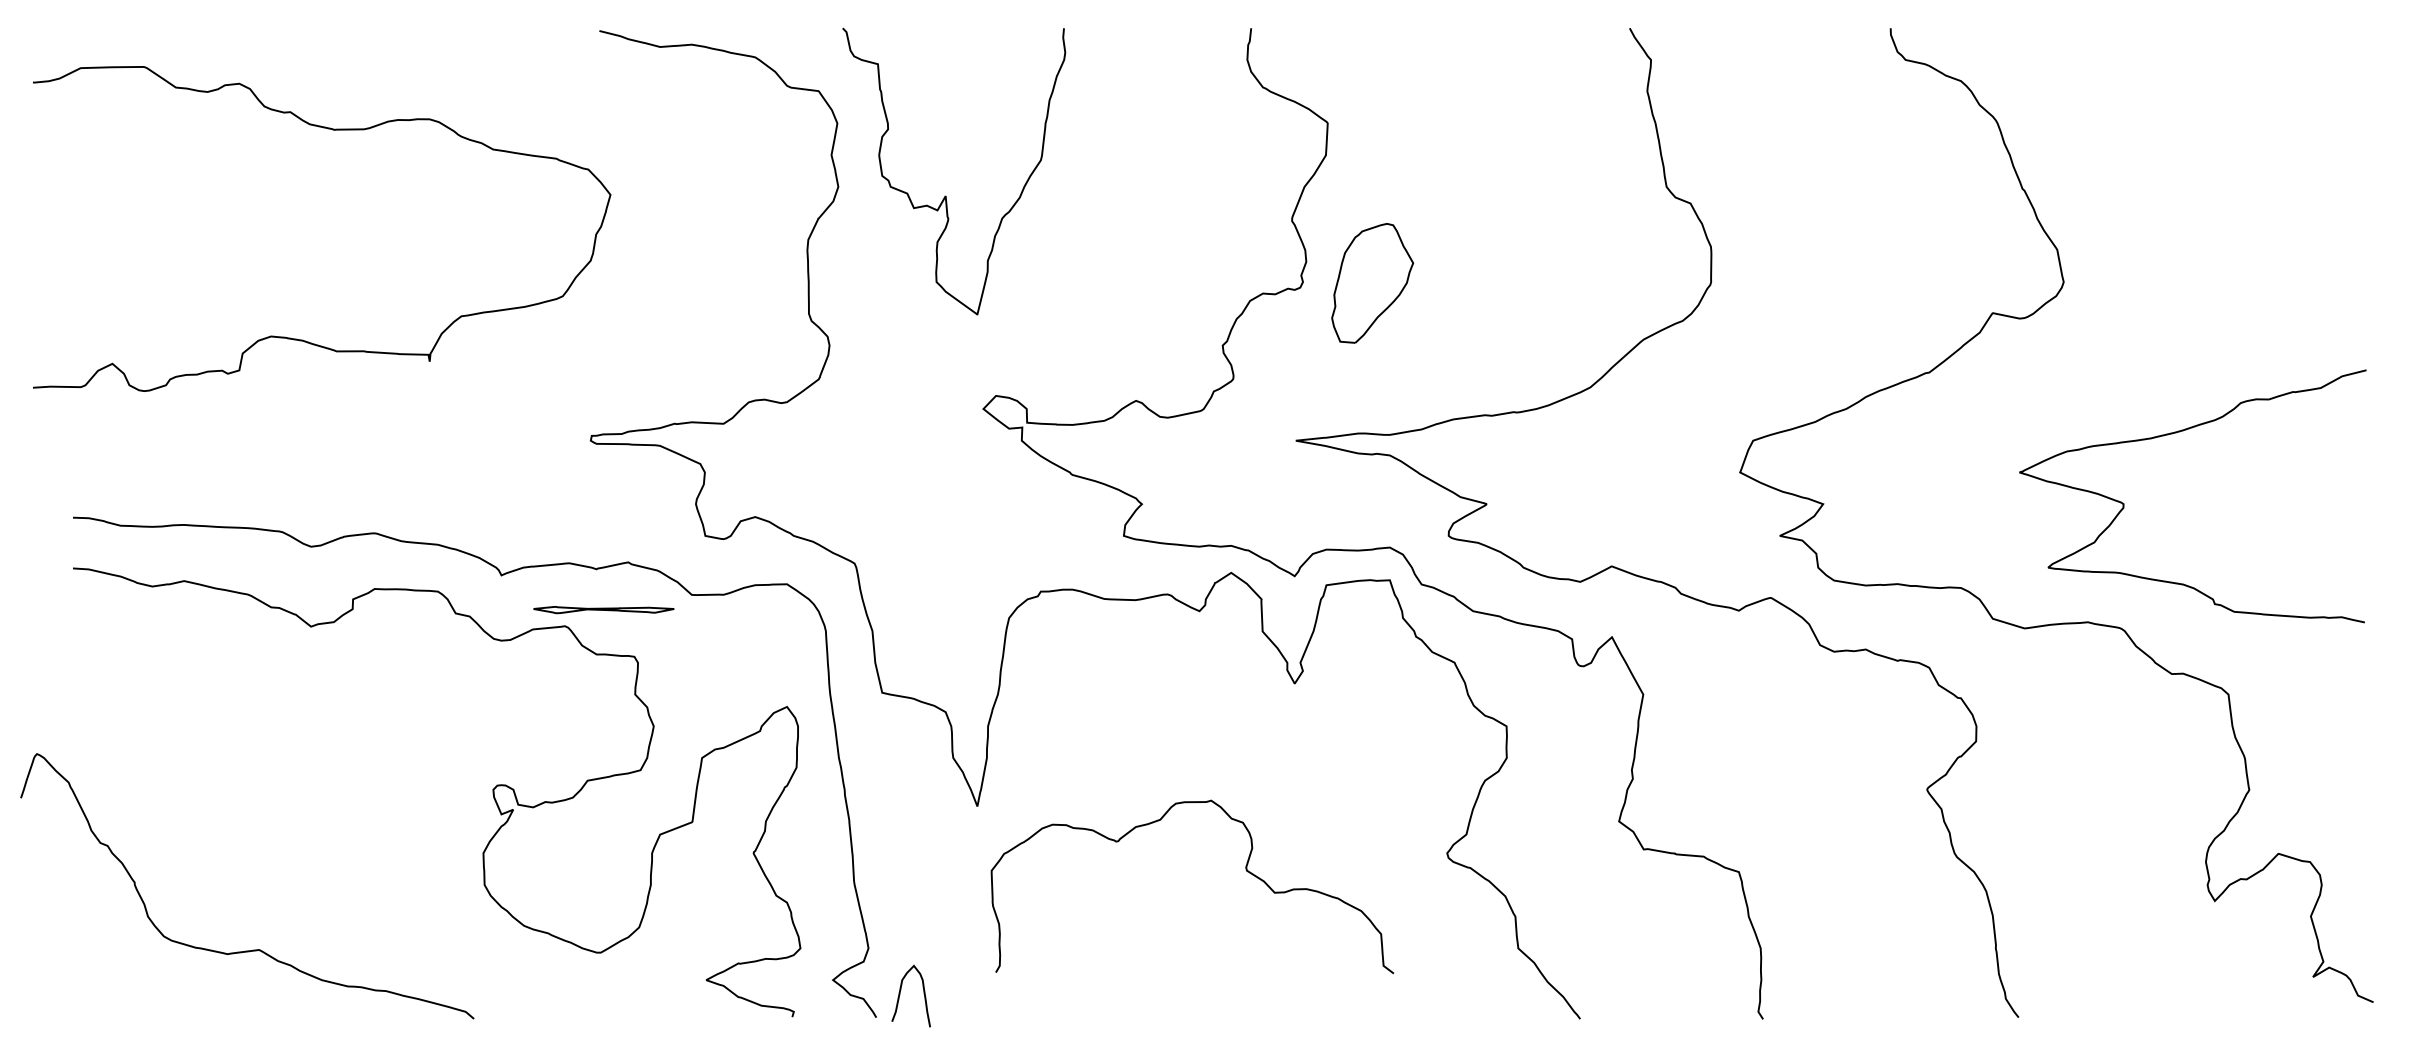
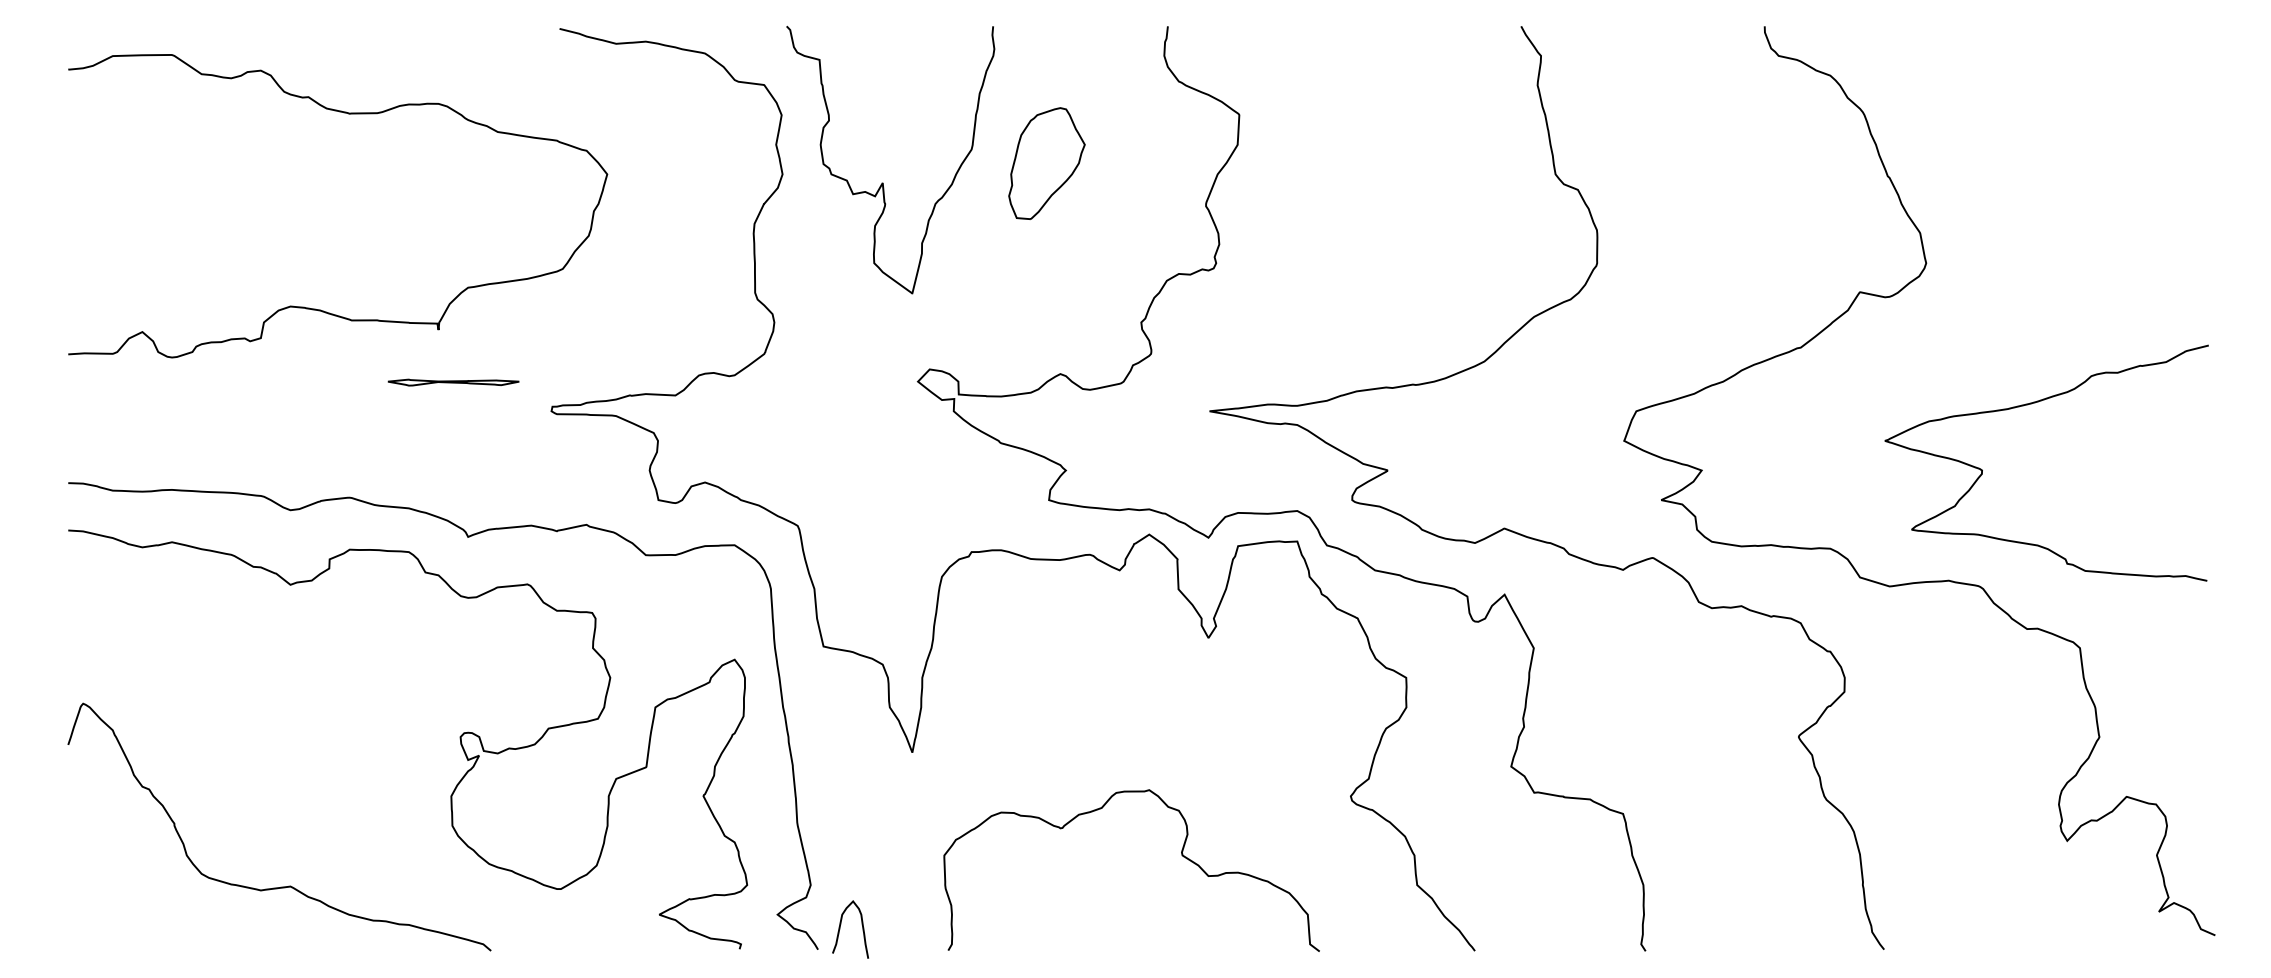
curve: (332, 130) -> (347, 114), moved
part: (1372, 283) -> (1046, 163), moved
part: (603, 610) -> (453, 383), moved
curve: (1245, 869) -> (1181, 854), moved
curve: (252, 949) -> (284, 886), moved

